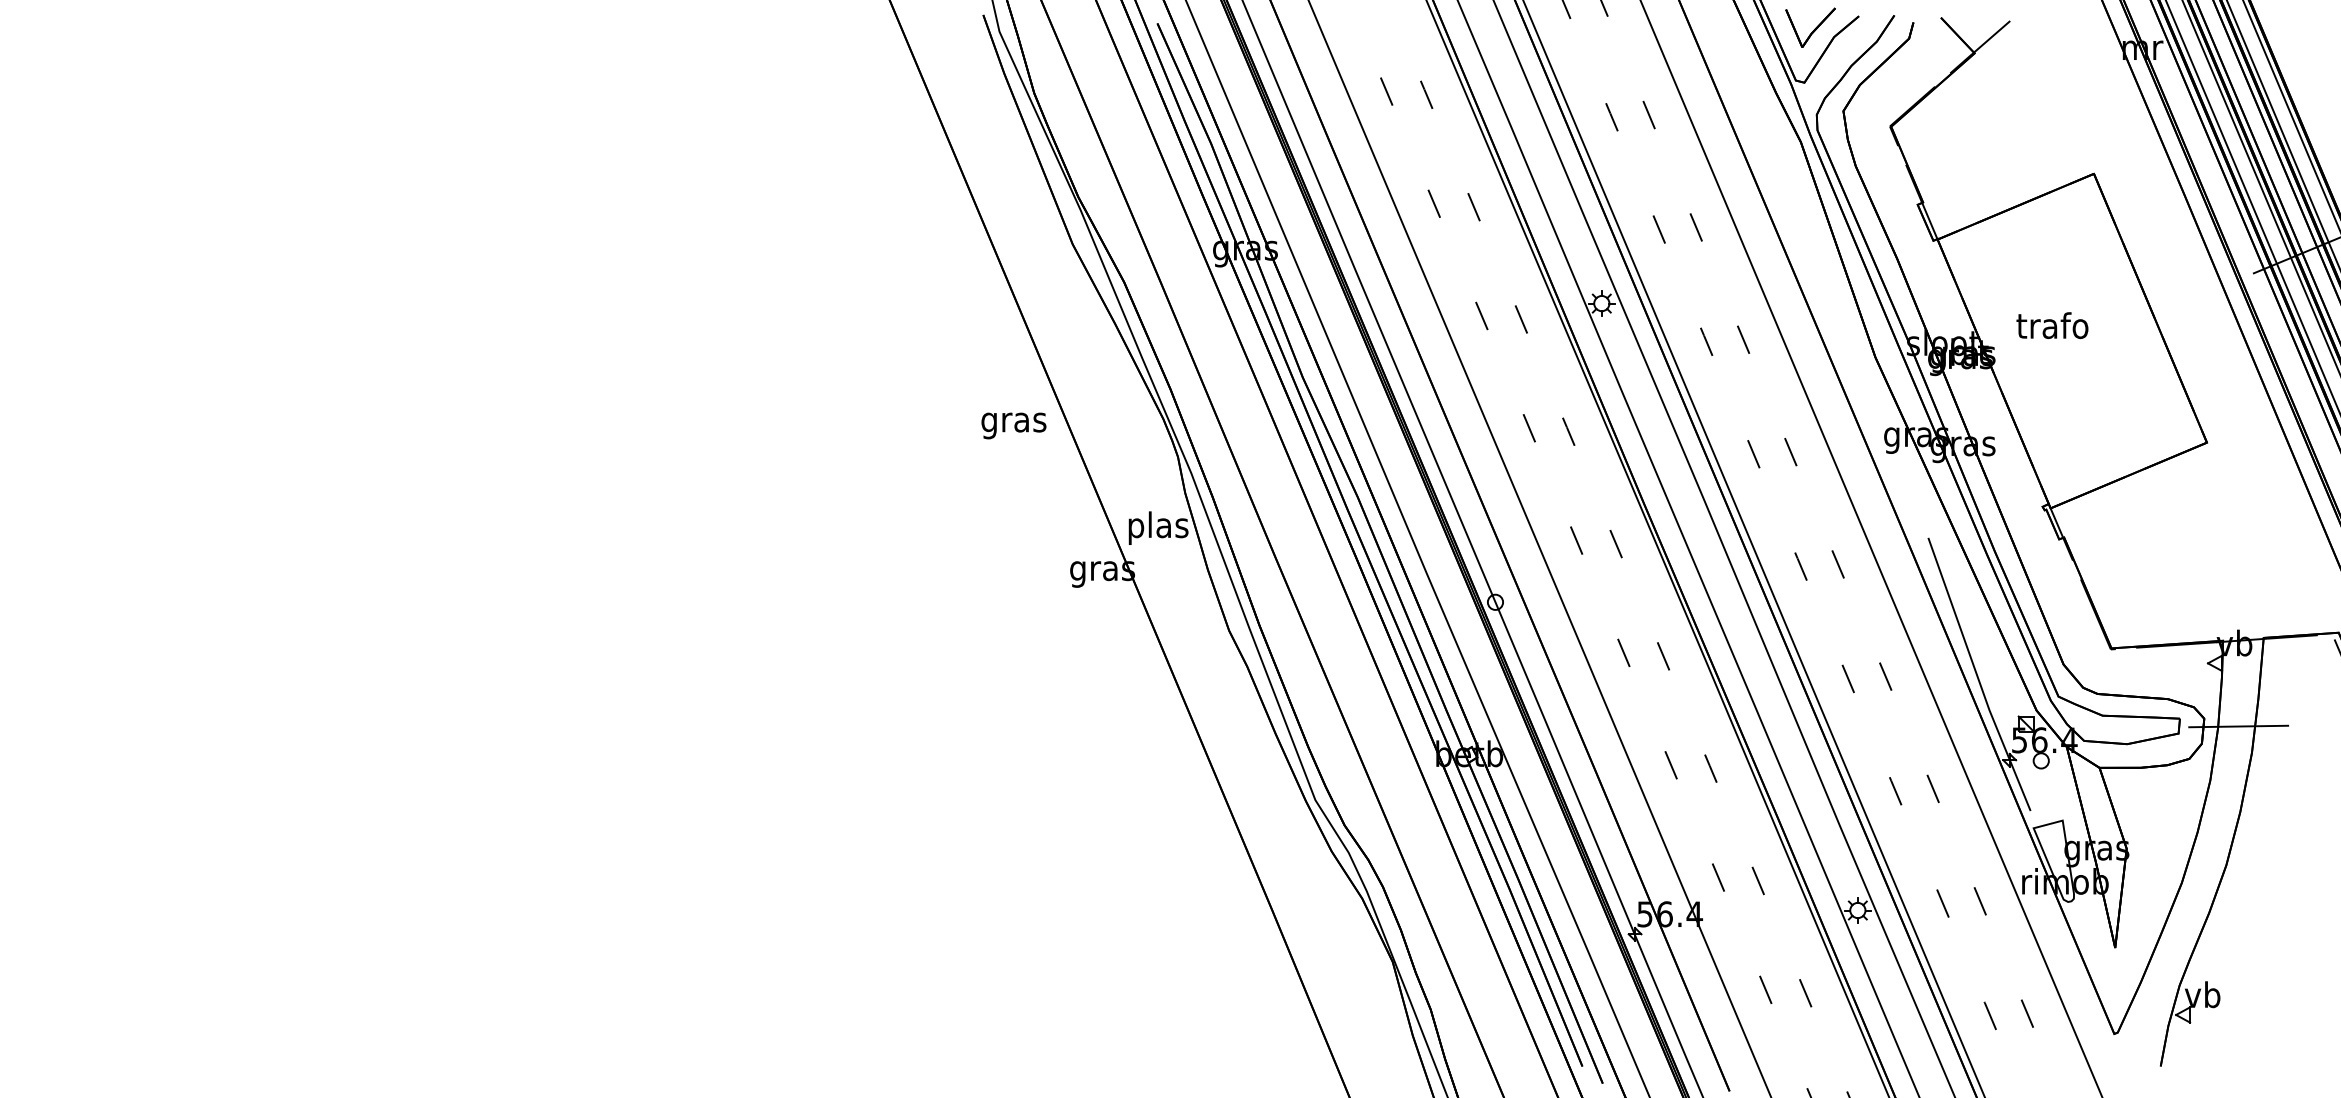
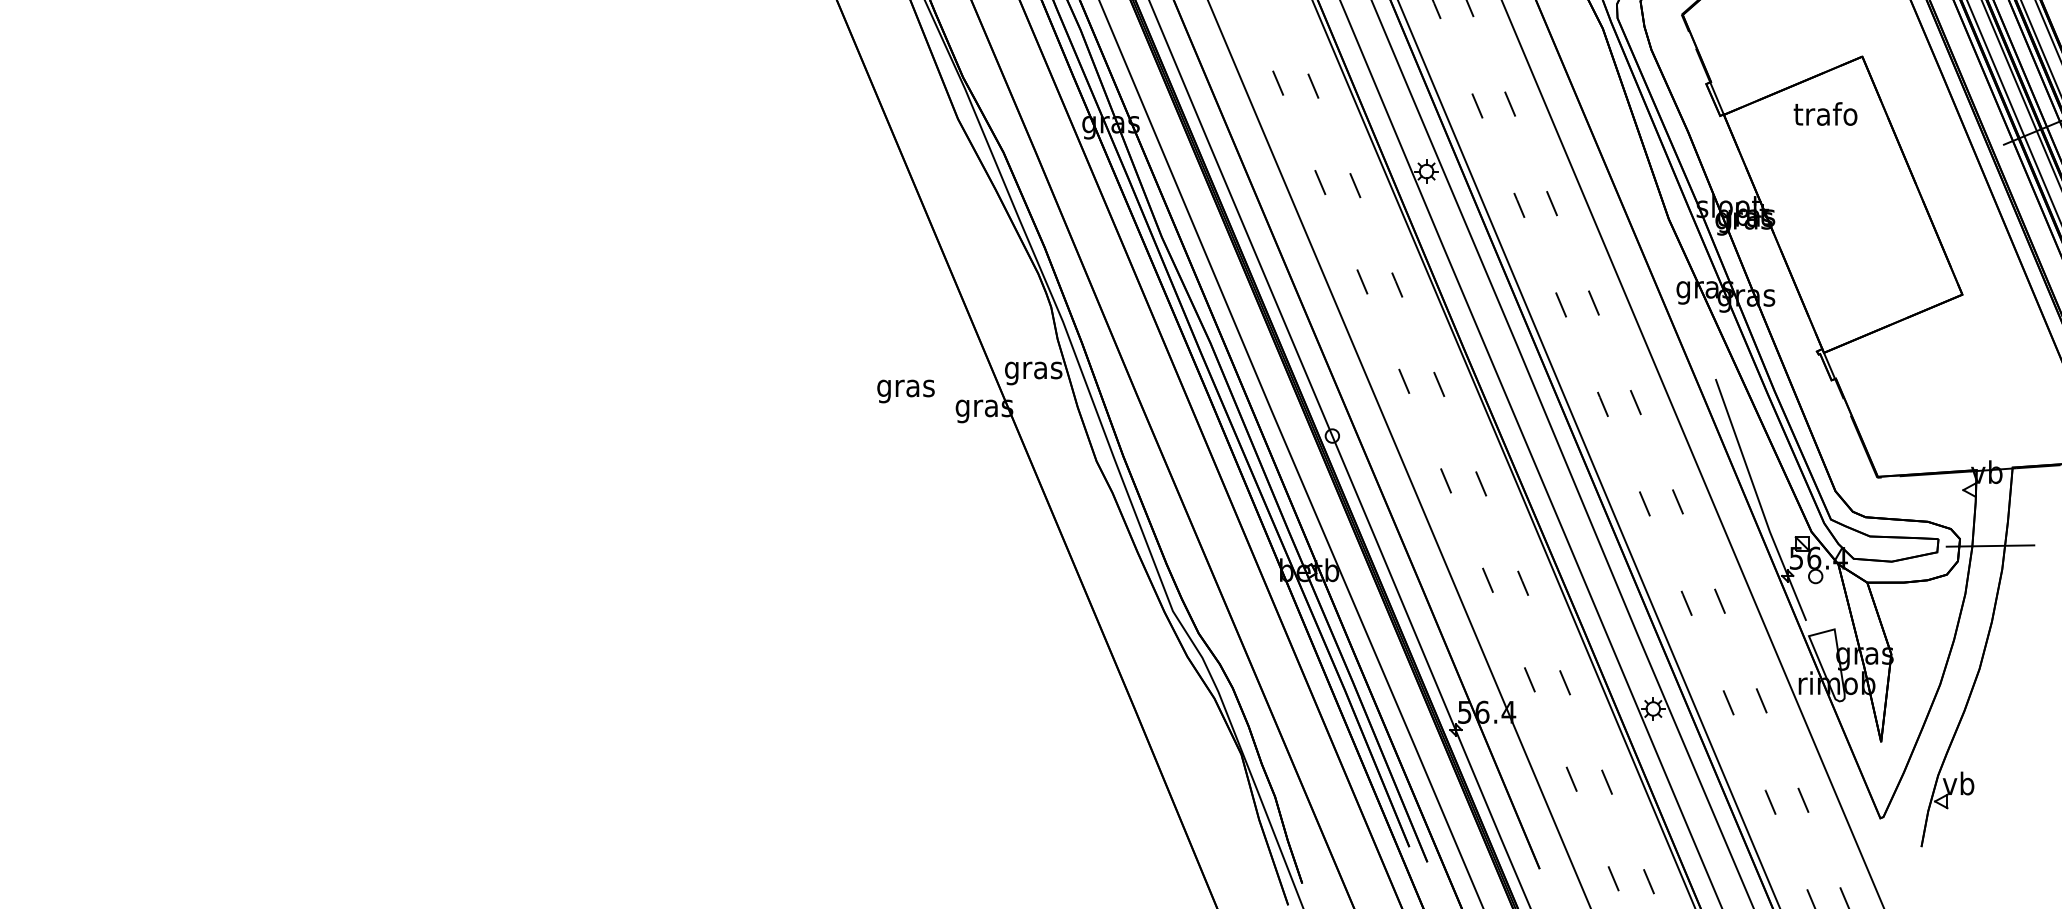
text: (2052, 325) -> (1825, 113), moved
text: (1013, 425) -> (905, 391), moved
text: (1157, 527) -> (1033, 369), plas -> gras

